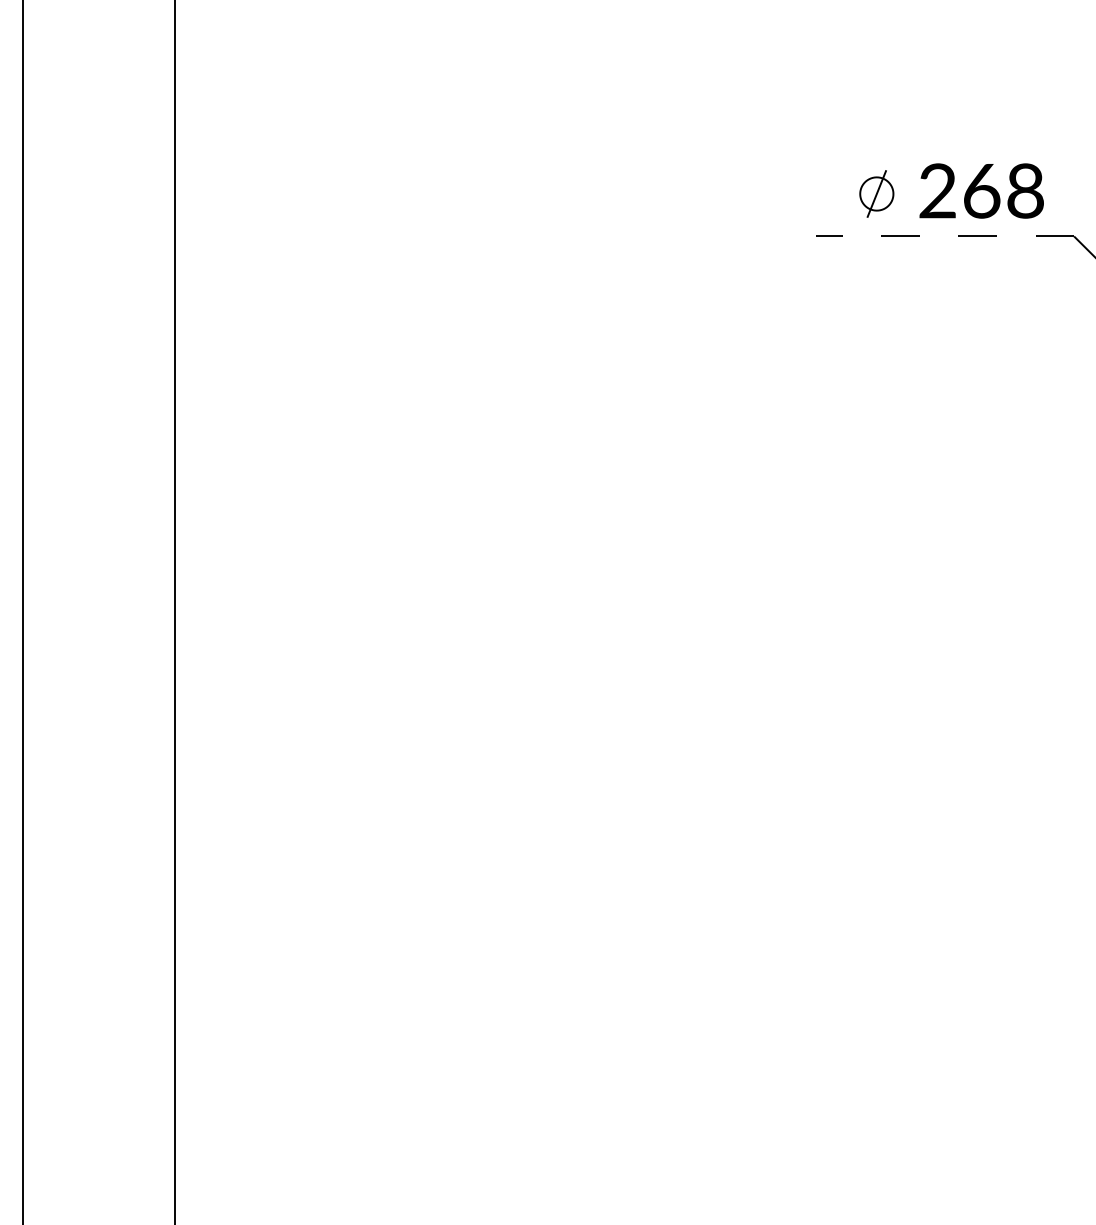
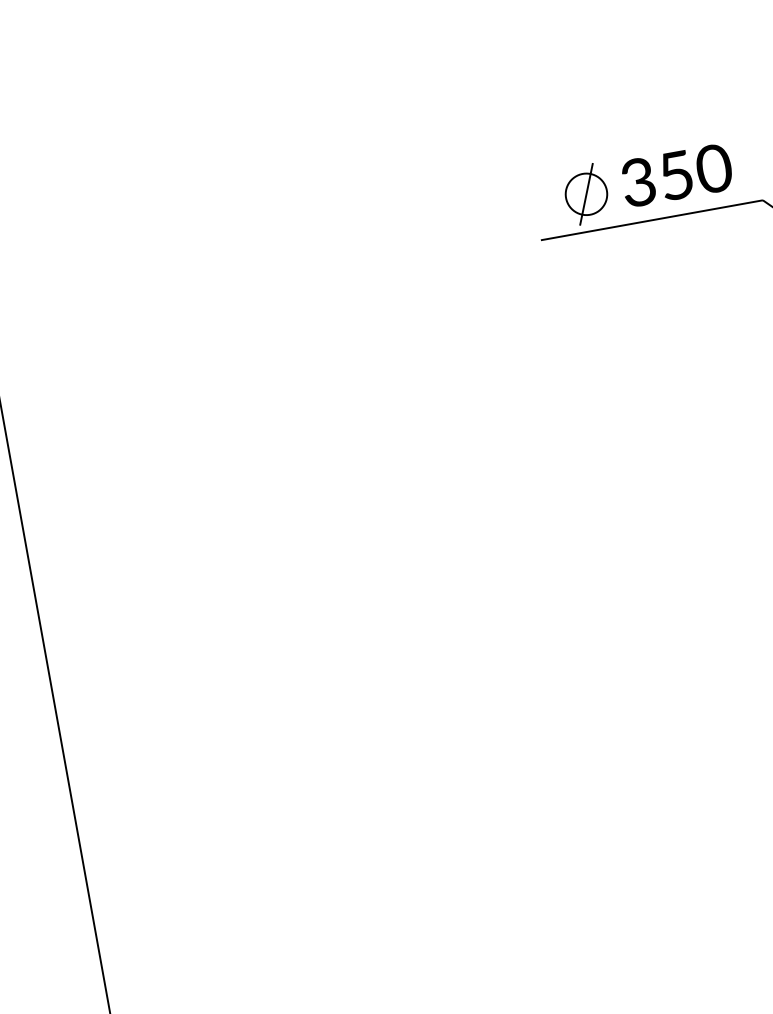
text: (982, 190) -> (676, 174), 268 -> 350
part: (876, 193) -> (586, 193), size x1.43
line: (945, 236) -> (652, 220), dashed -> solid

